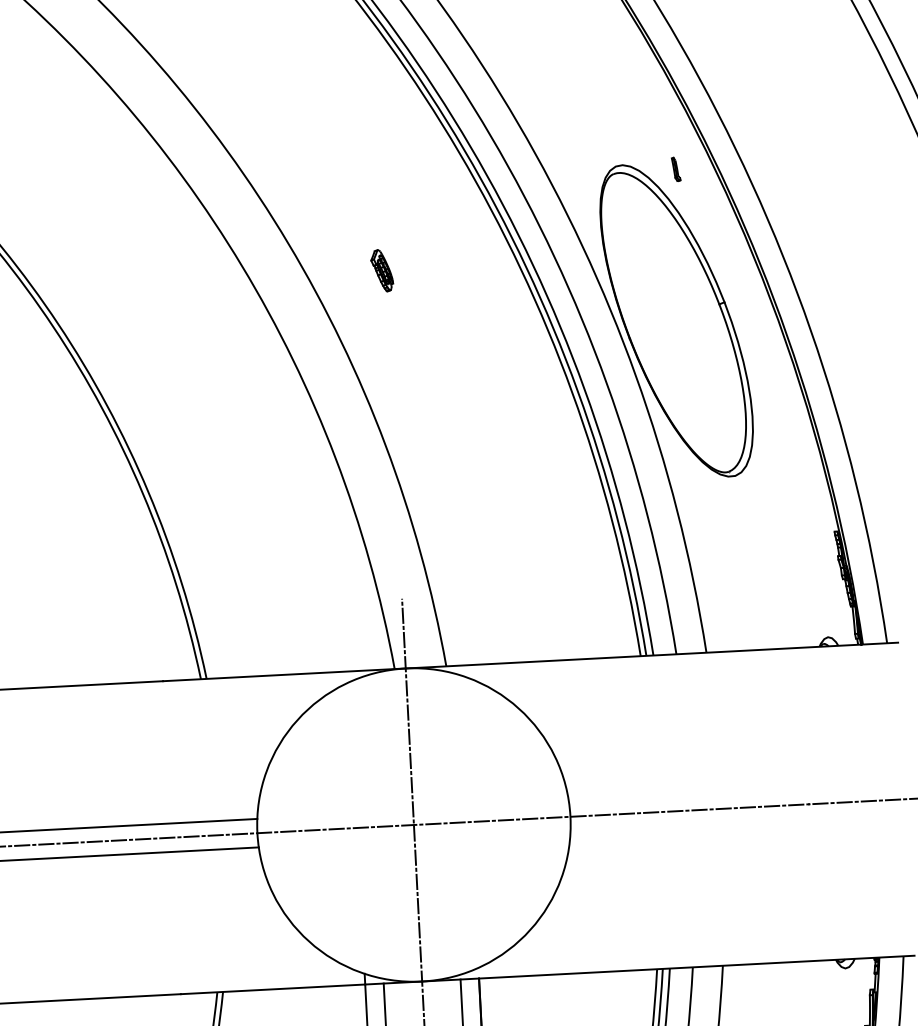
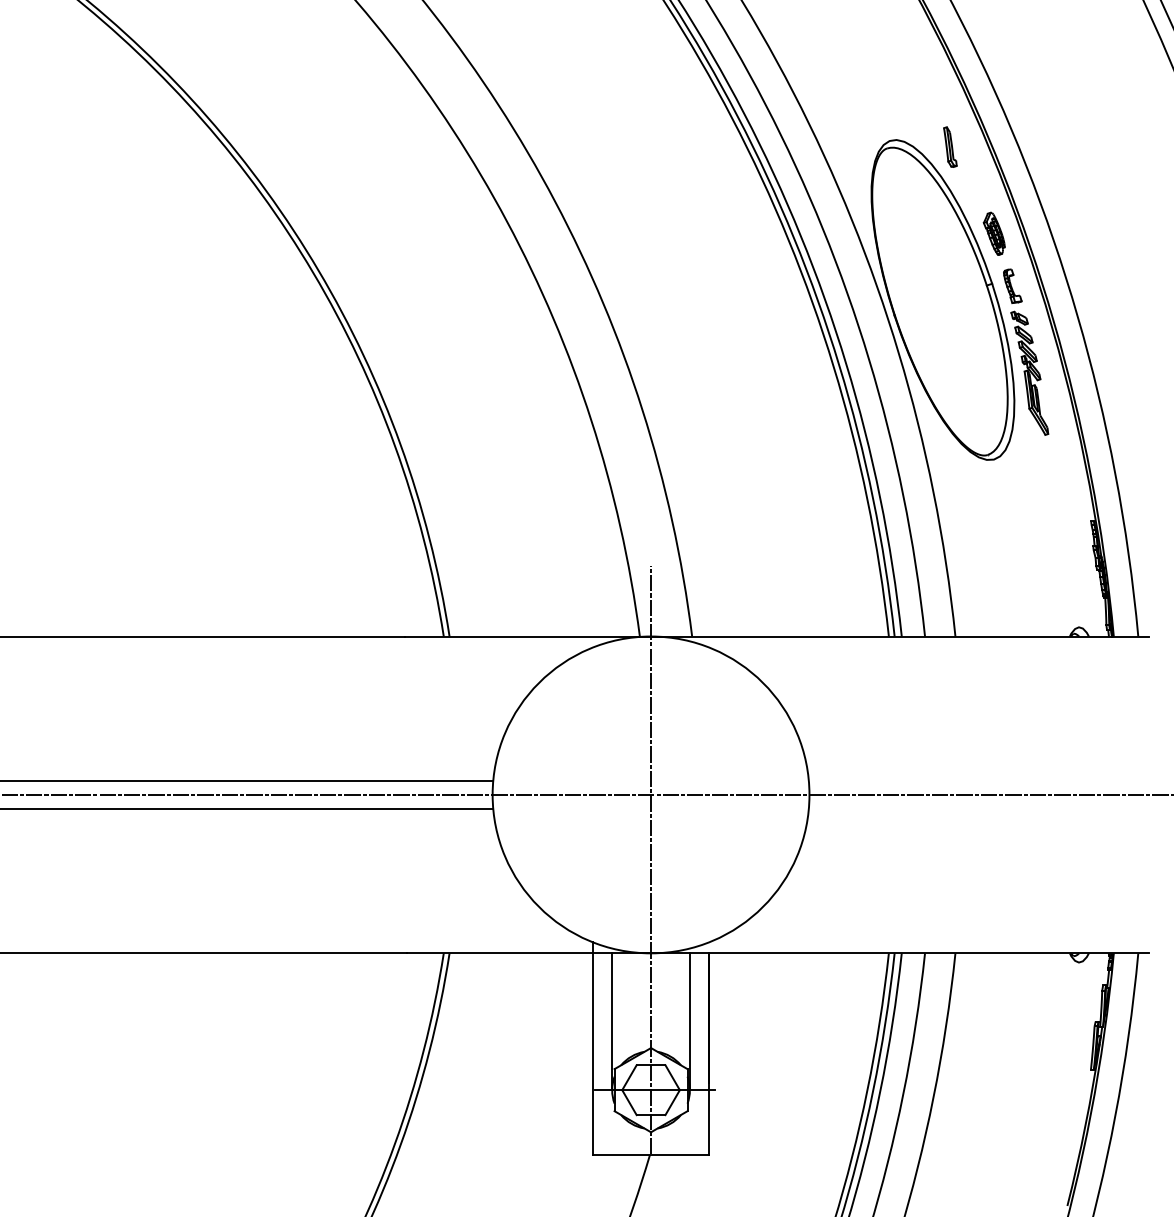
part: (676, 168) -> (950, 146), size x1.67
part: (381, 270) -> (993, 233), moved
part: (761, 367) -> (1026, 351), added

